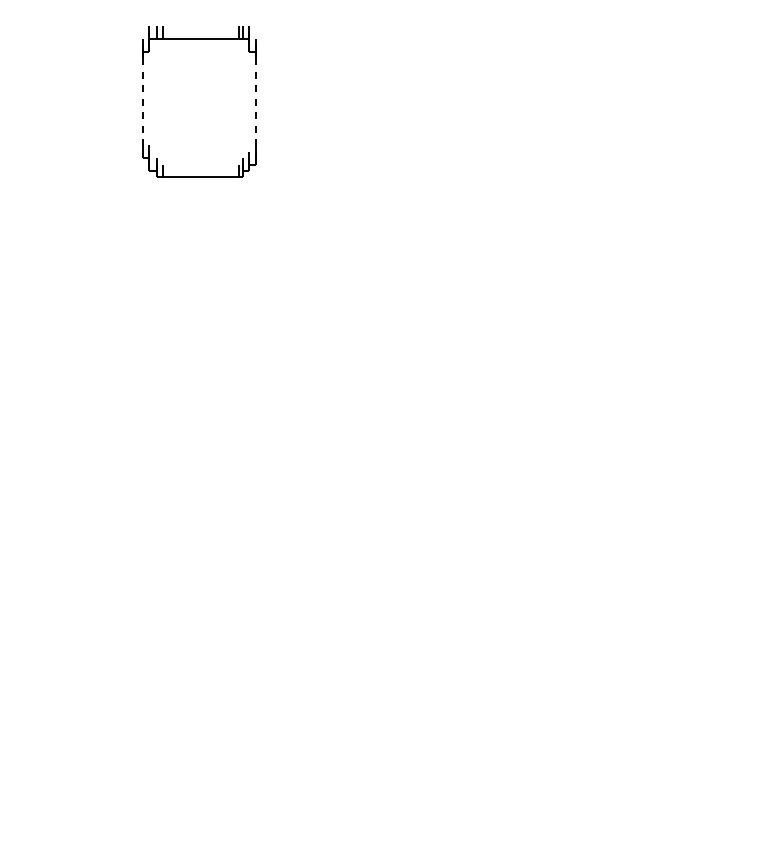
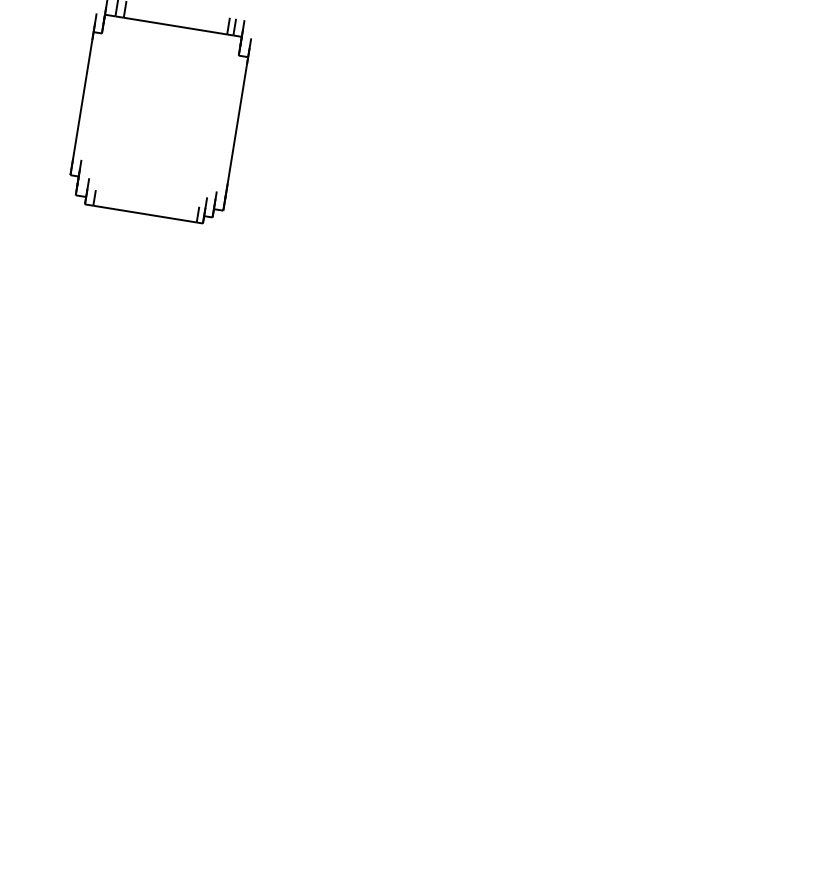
line: (142, 108) -> (81, 108), dashed -> solid
line: (256, 108) -> (236, 133), dashed -> solid

